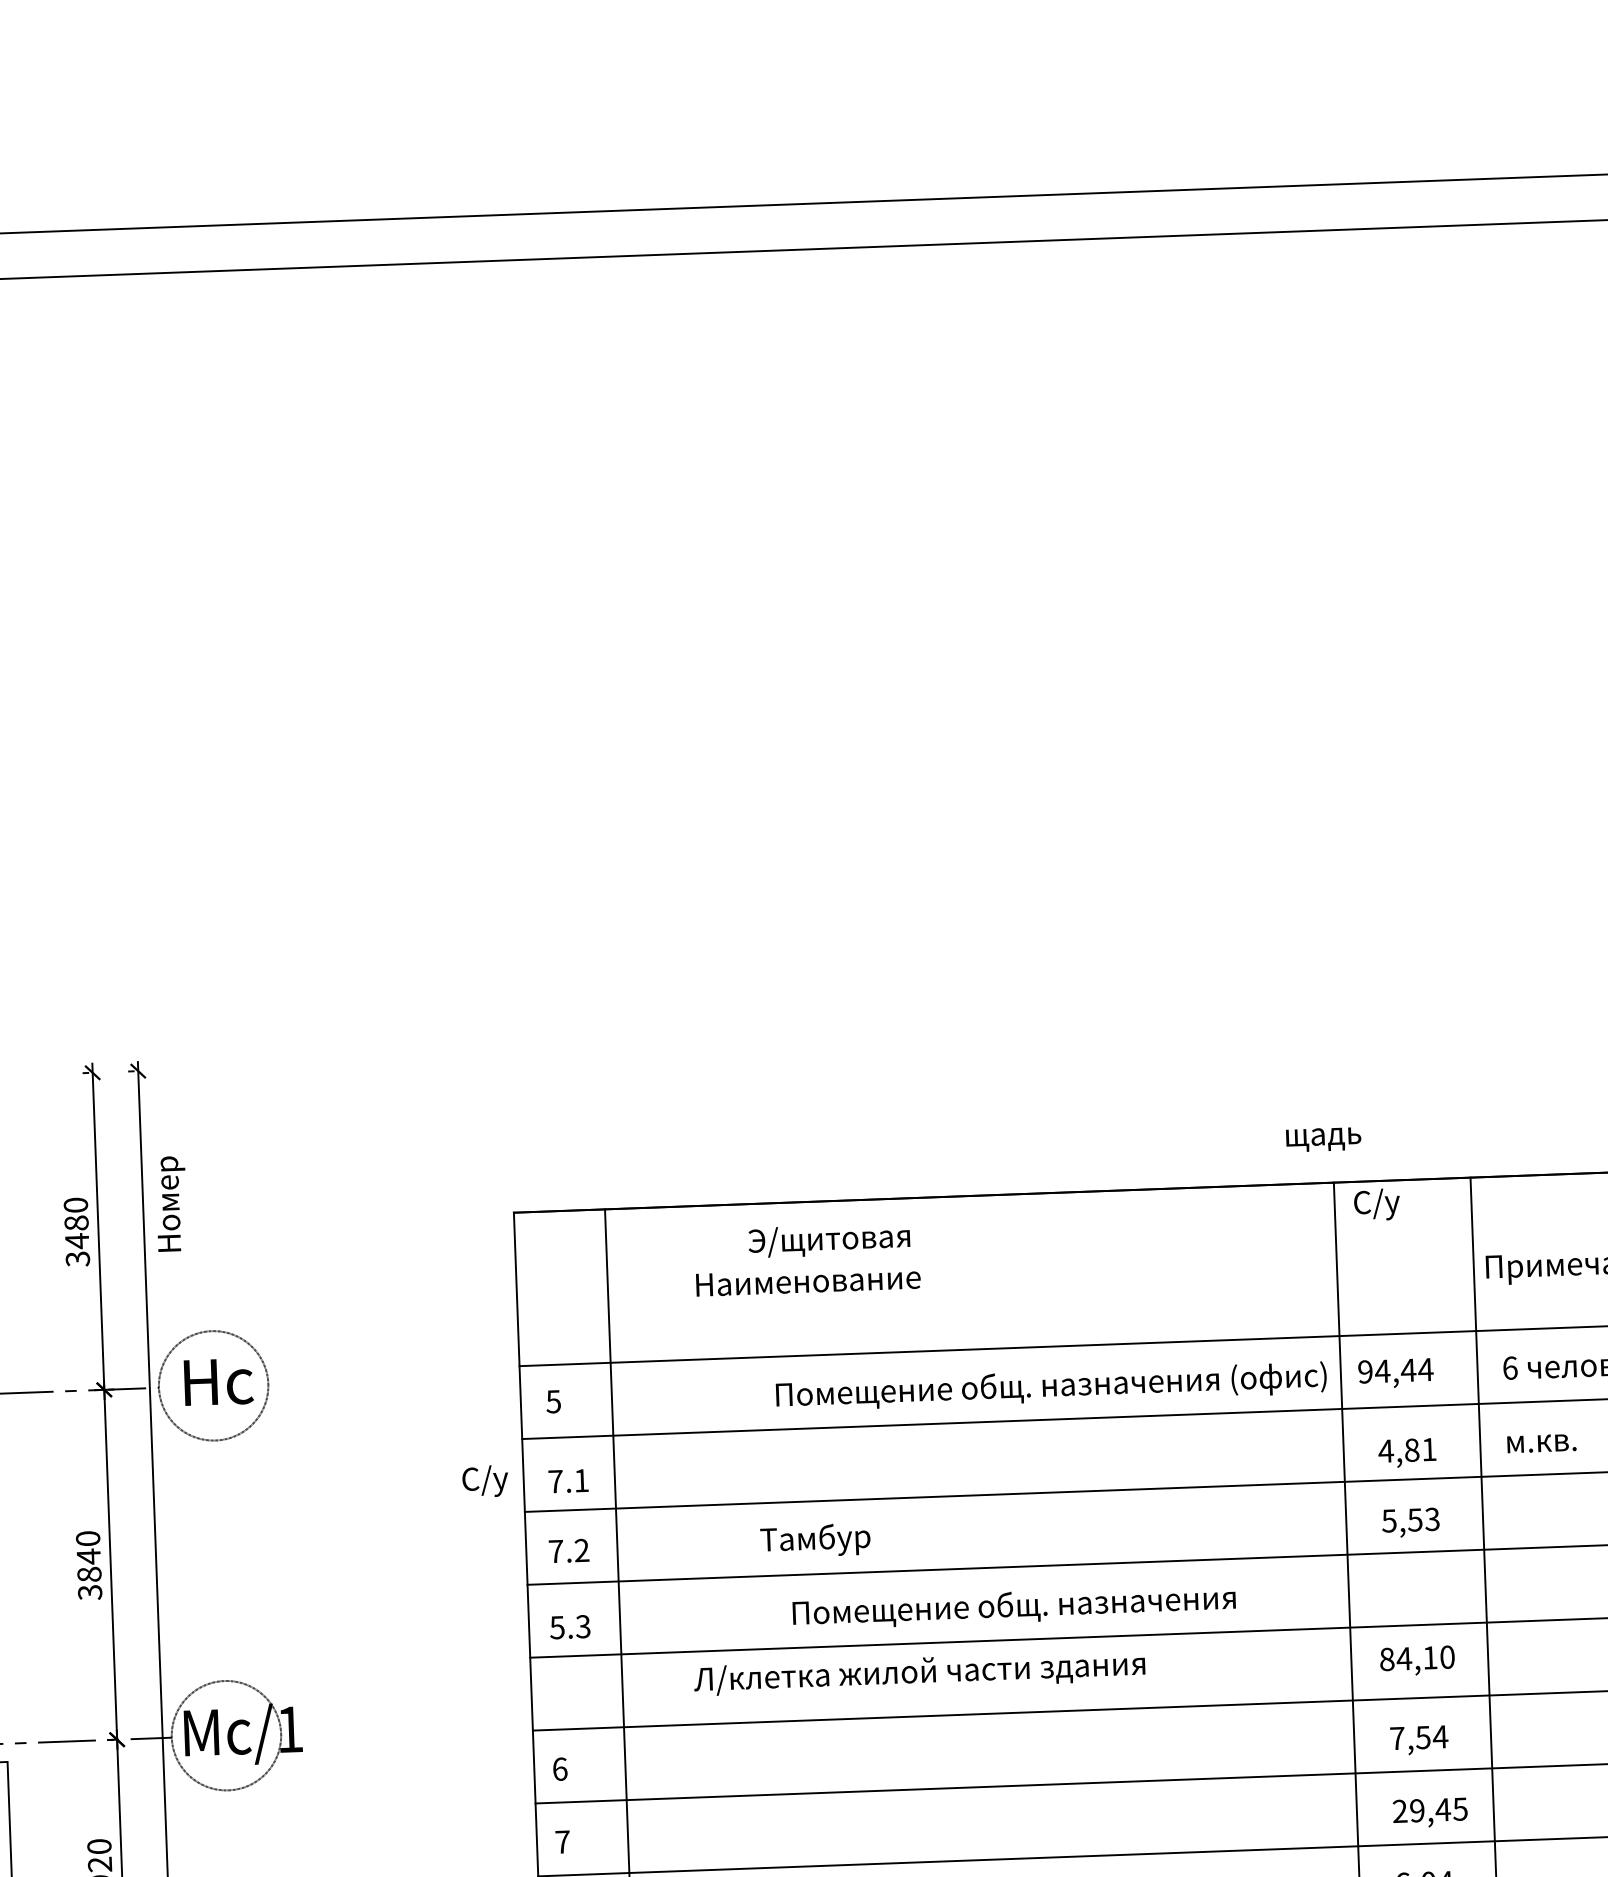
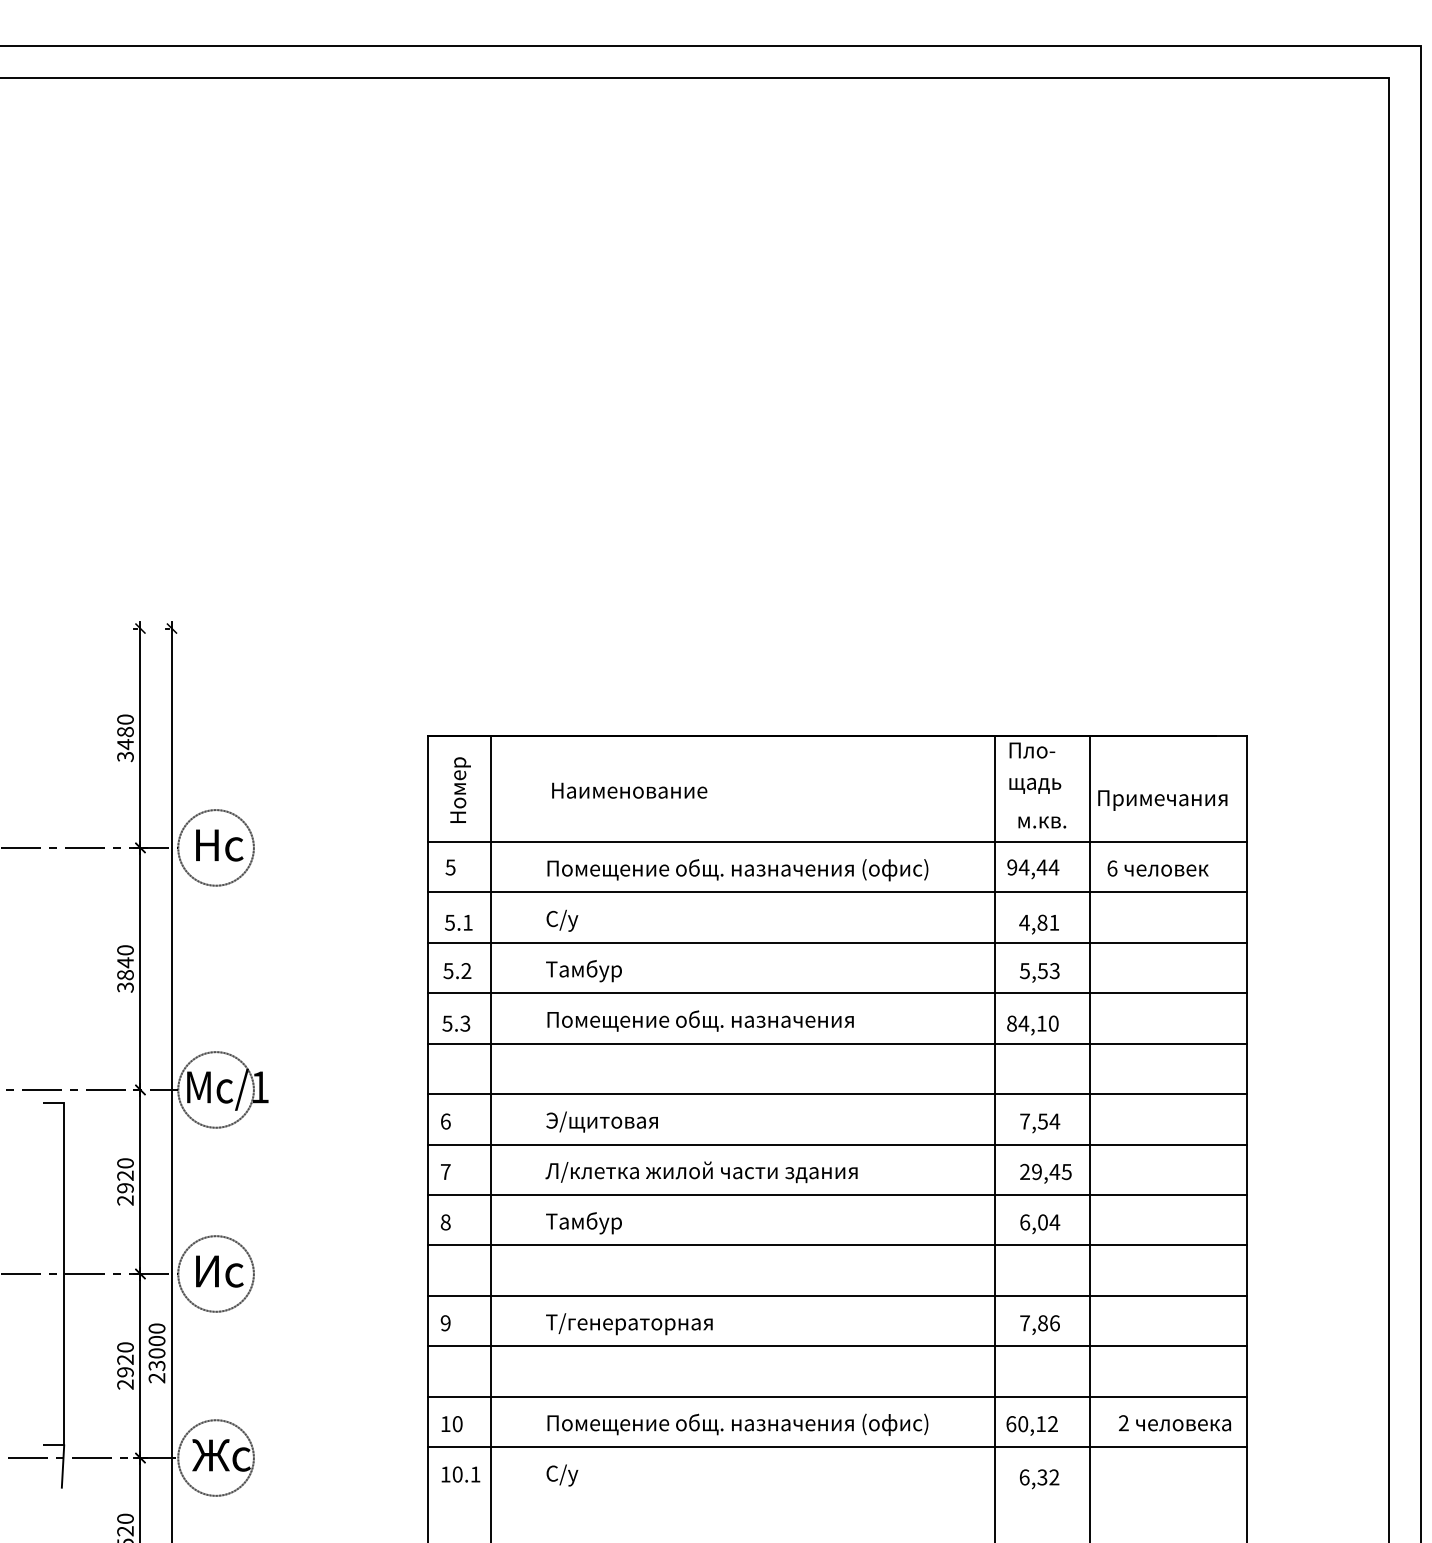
text: (1323, 1139) -> (1035, 785), moved
text: (171, 1202) -> (460, 789), moved
text: (1387, 1204) -> (1031, 752), С/у -> Пло-
text: (828, 1239) -> (601, 1121), moved
text: (1050, 1387) -> (737, 870), moved
text: (1542, 1443) -> (1042, 822), moved
text: (485, 1480) -> (562, 920), moved
text: (554, 1481) -> (449, 922), 7.1 -> 5.1
text: (814, 1541) -> (583, 971), moved
text: (556, 1552) -> (448, 971), 7.2 -> 5.2
text: (1014, 1606) -> (700, 1020), moved
text: (1416, 1661) -> (1032, 1025), moved
text: (919, 1673) -> (701, 1172), moved

